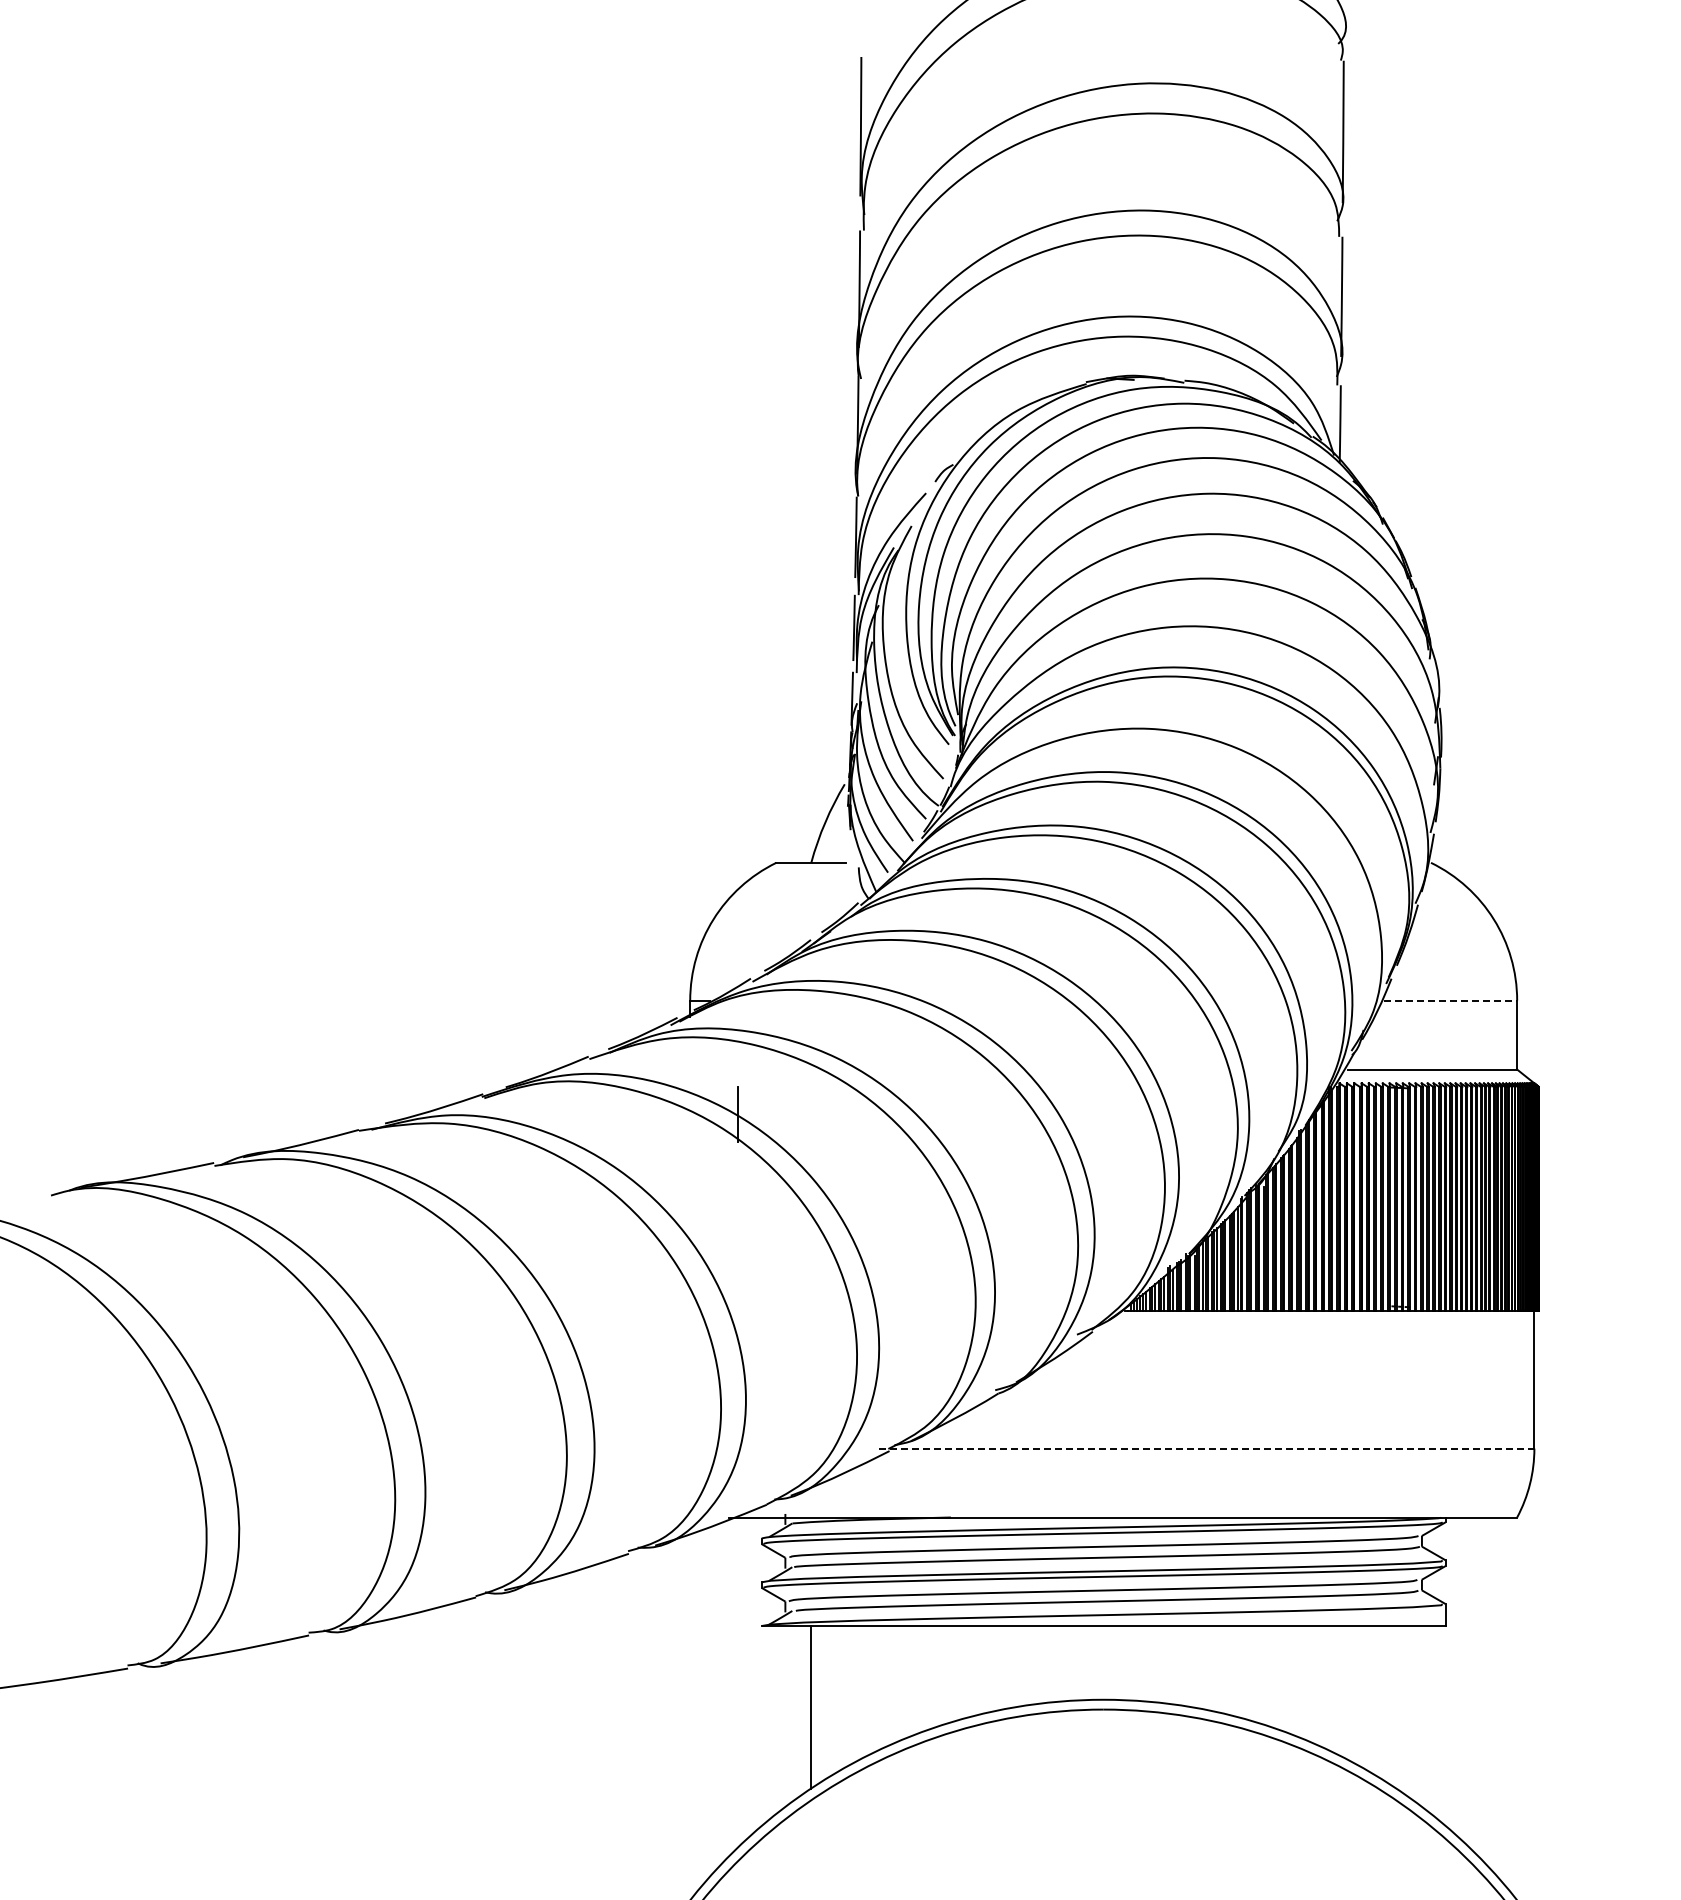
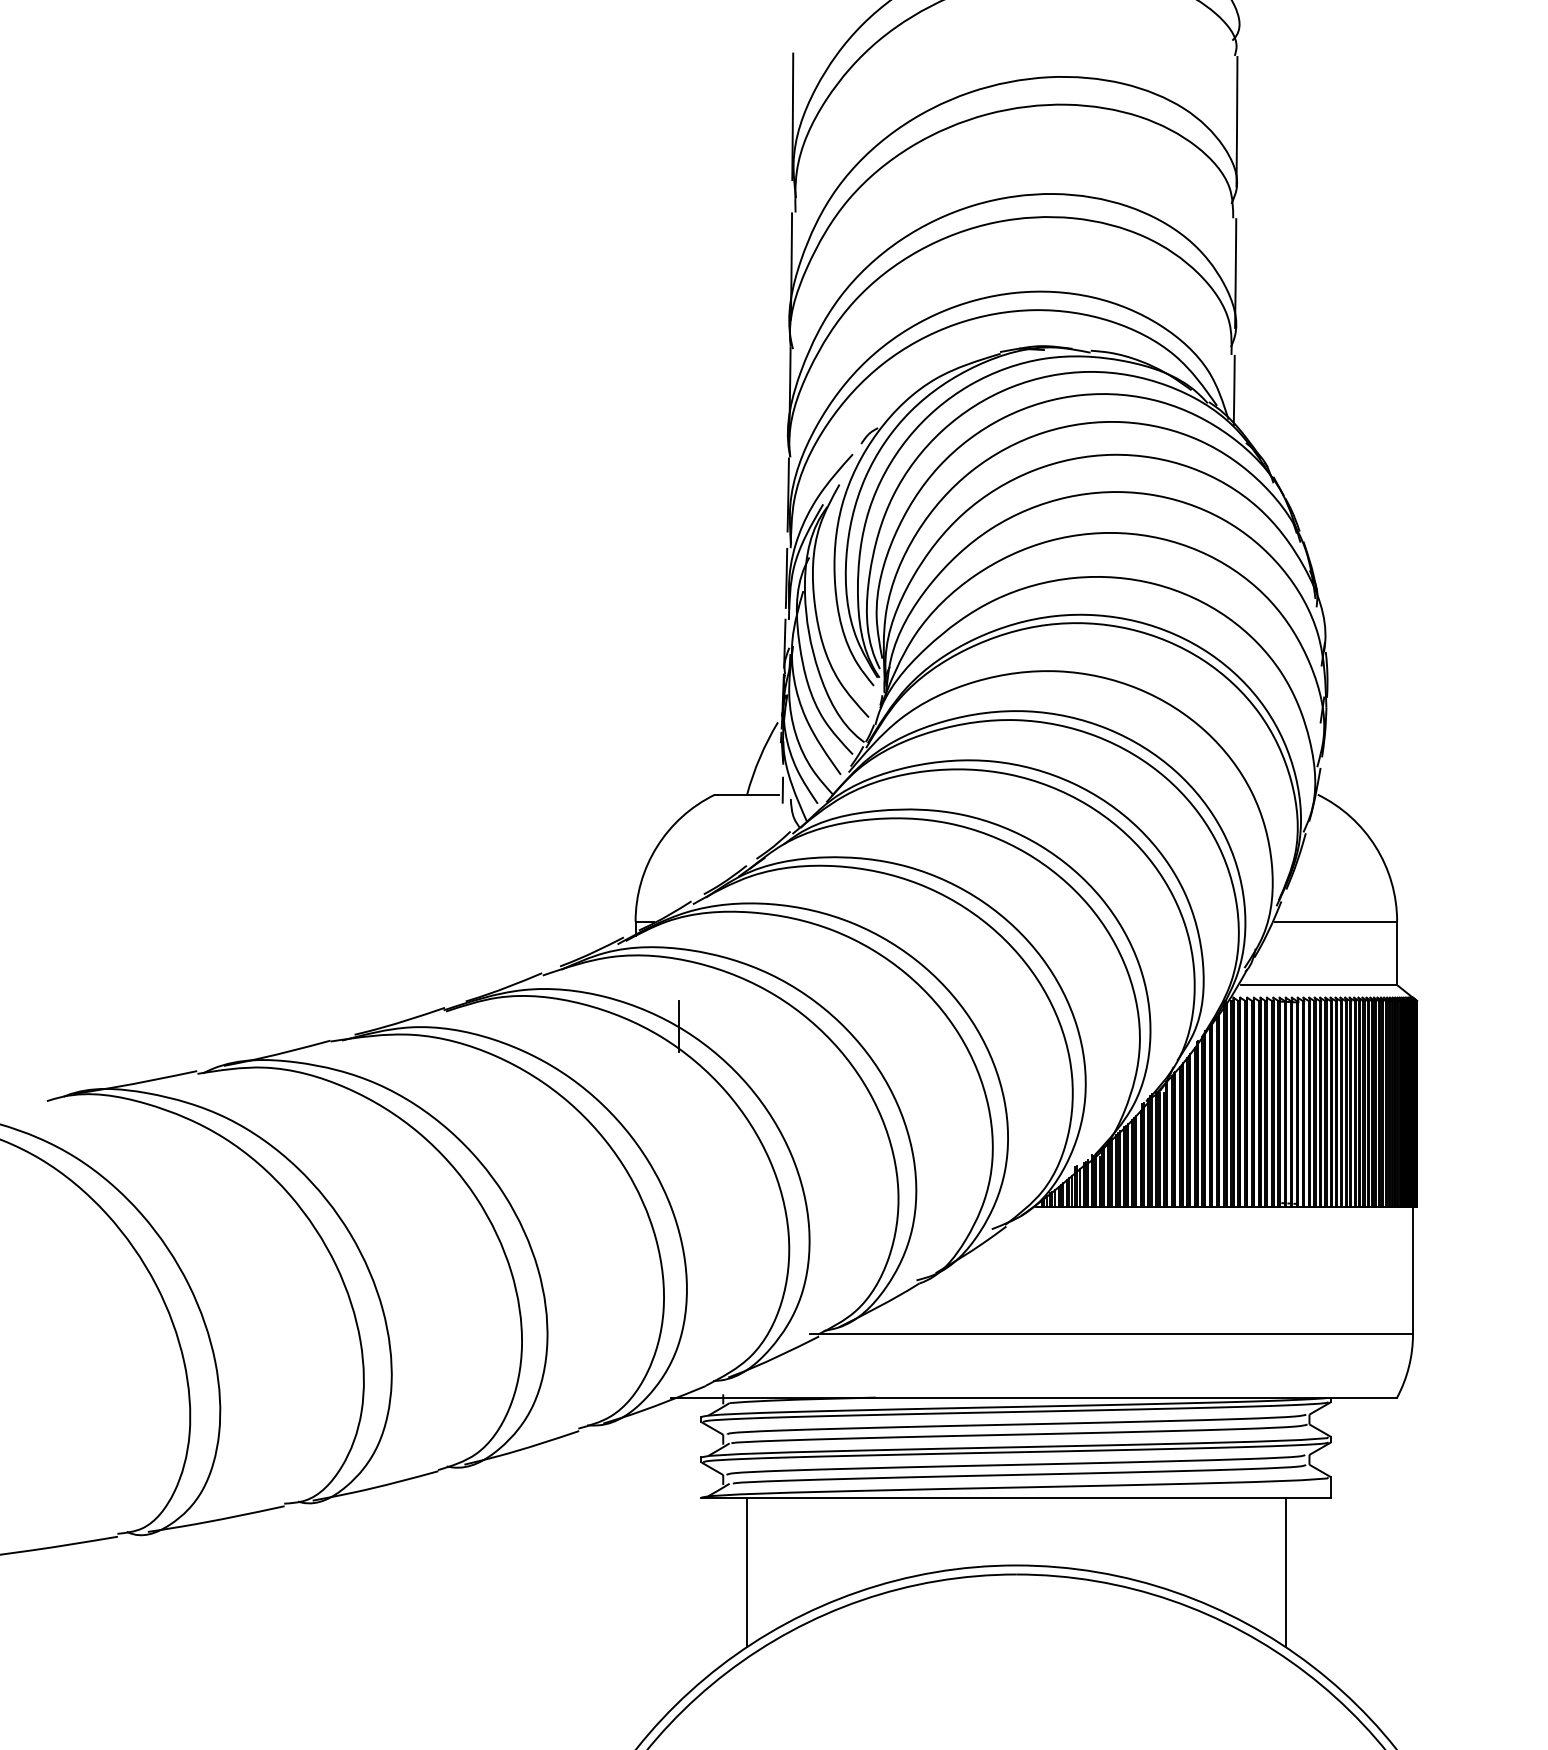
line: (849, 857) -> (782, 789), added
line: (1451, 1000) -> (1336, 921), dashed -> solid
line: (1206, 1448) -> (1111, 1334), dashed -> solid
line: (1396, 1707) -> (1286, 1572), added

